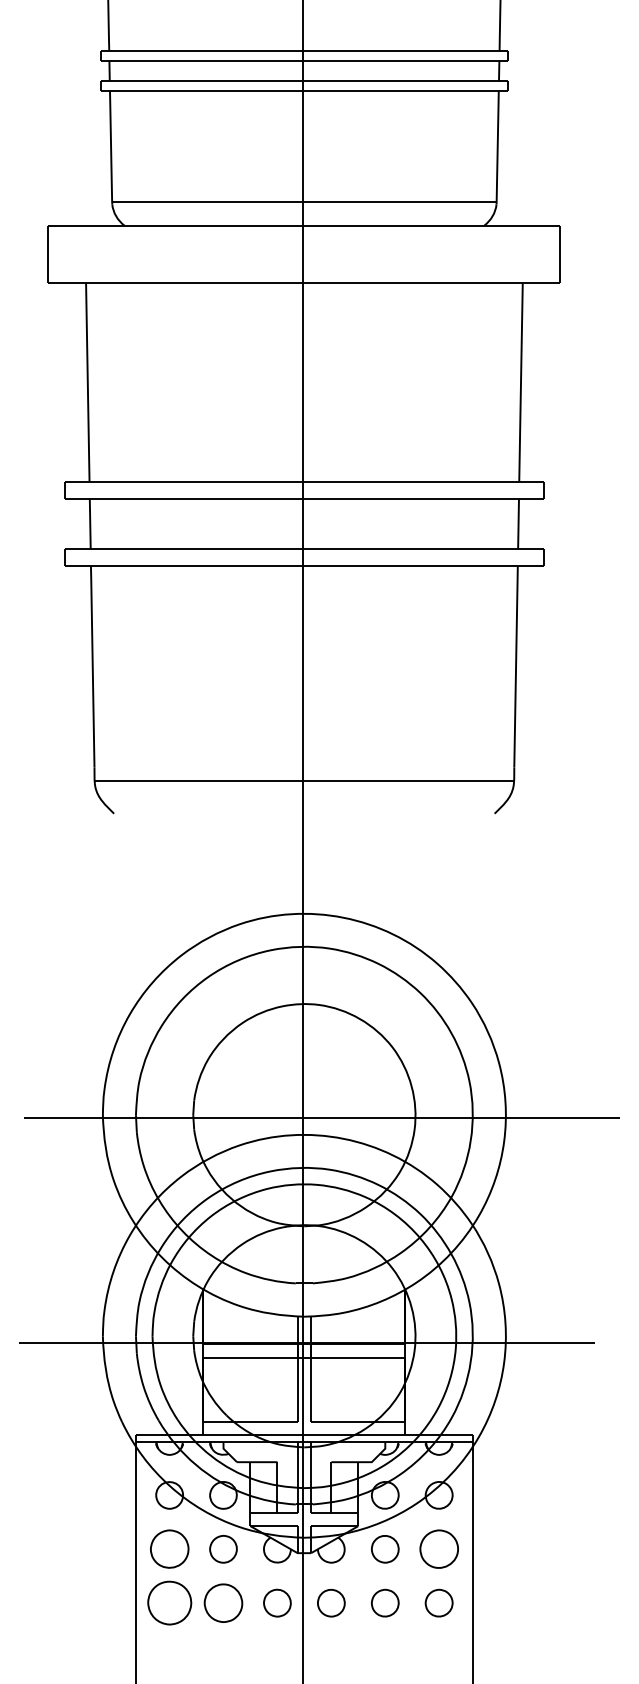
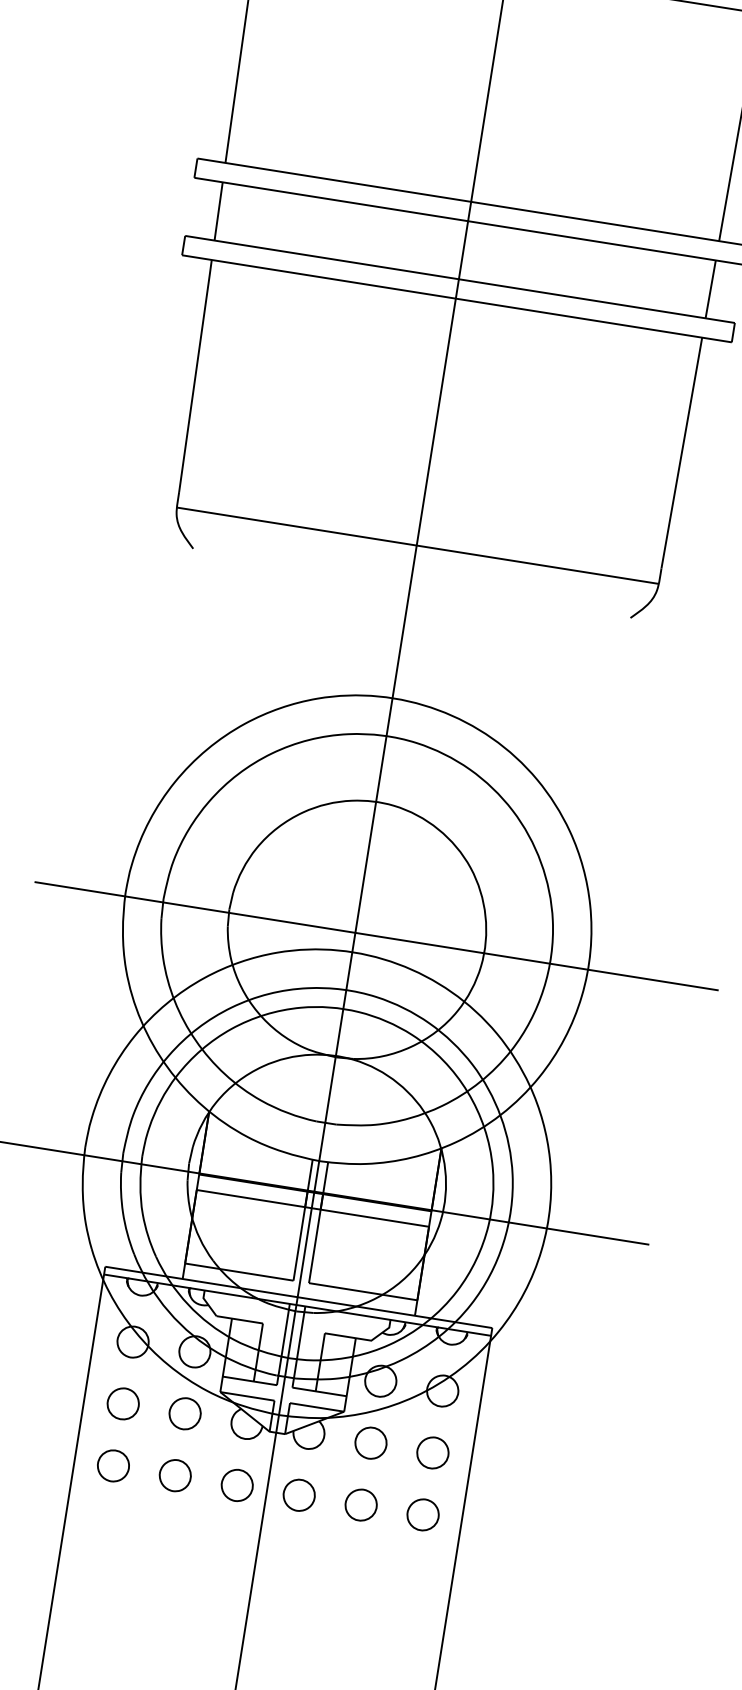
part: (169, 1549) -> (123, 1404), size x0.71
part: (438, 1549) -> (432, 1453), size x0.71
part: (223, 1602) -> (175, 1474), size x0.71
part: (169, 1603) -> (113, 1466), size x0.62

